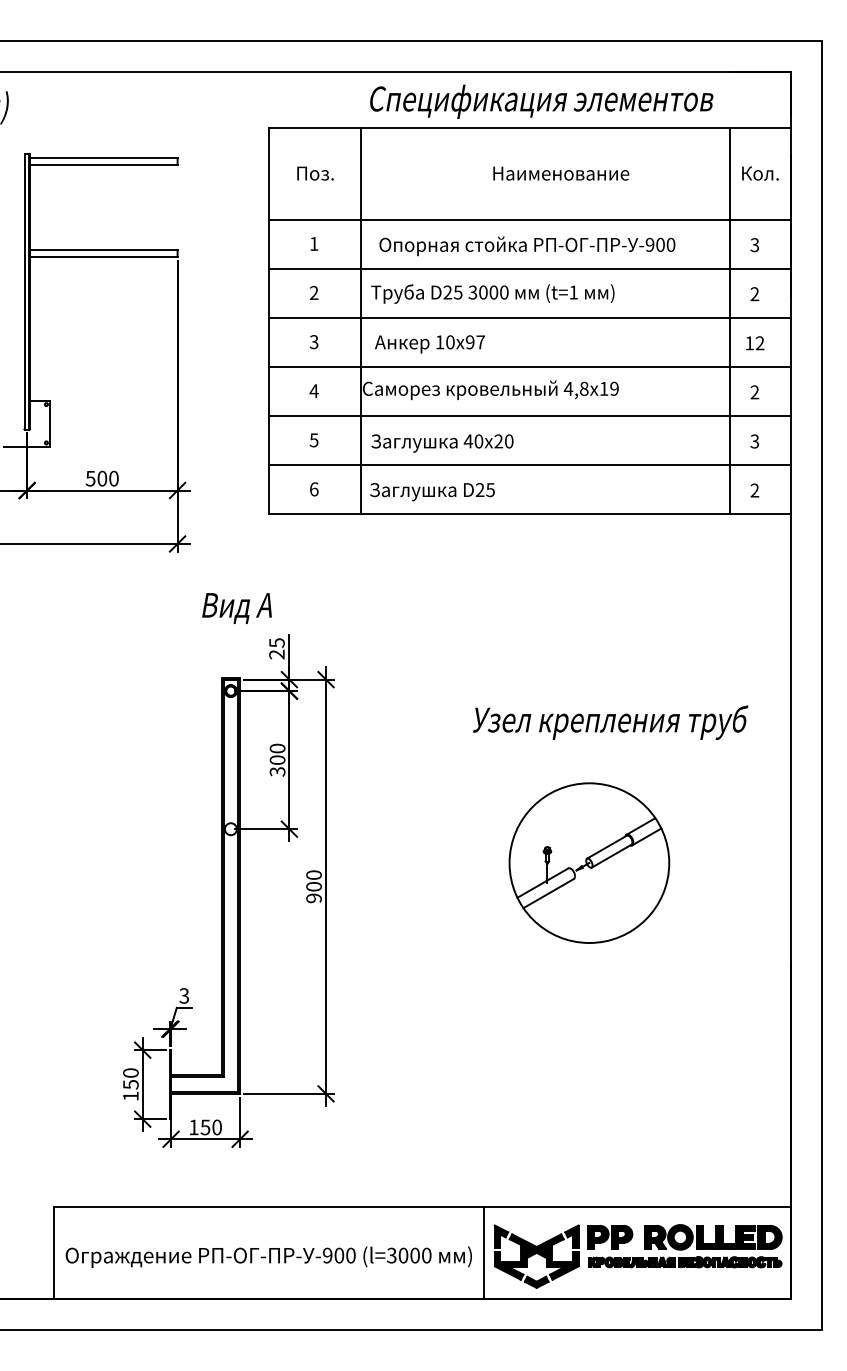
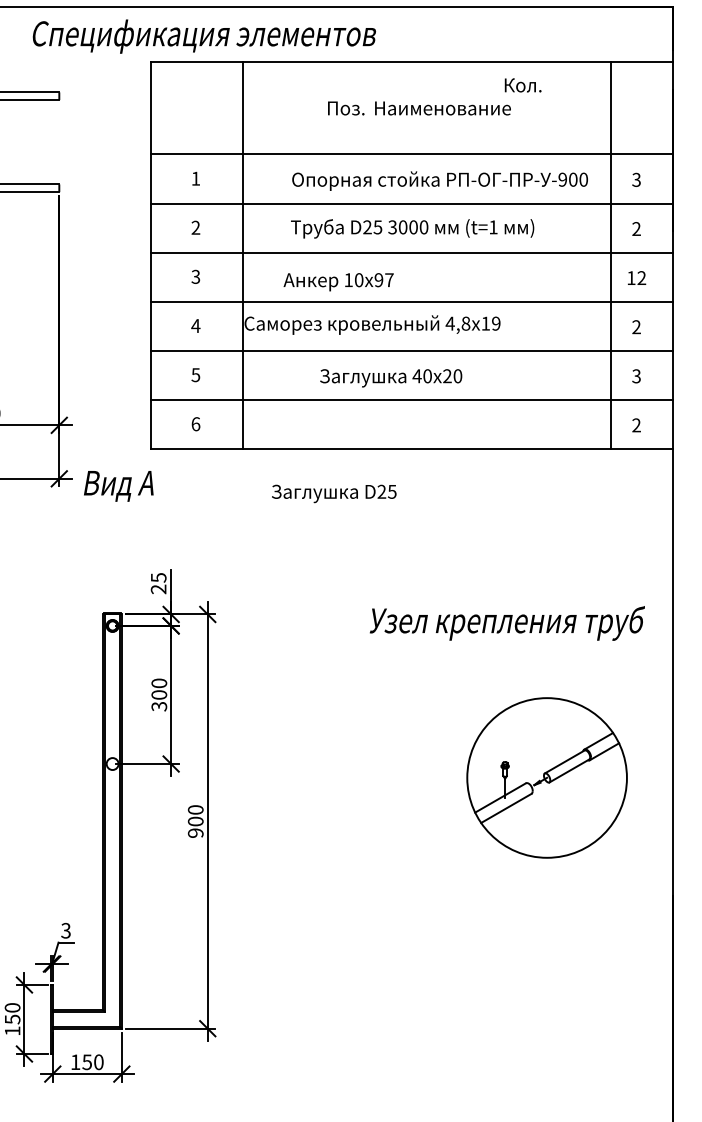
text: (541, 101) -> (204, 36), moved
text: (315, 173) -> (346, 108), moved
text: (760, 173) -> (523, 85), moved
text: (527, 246) -> (440, 181), moved
text: (492, 293) -> (412, 228), moved
text: (429, 344) -> (338, 282), moved
text: (442, 443) -> (391, 378), moved
text: (432, 492) -> (334, 494), moved
text: (236, 608) -> (118, 486), moved
text: (610, 722) -> (507, 623), moved
part: (589, 862) -> (547, 777), moved

